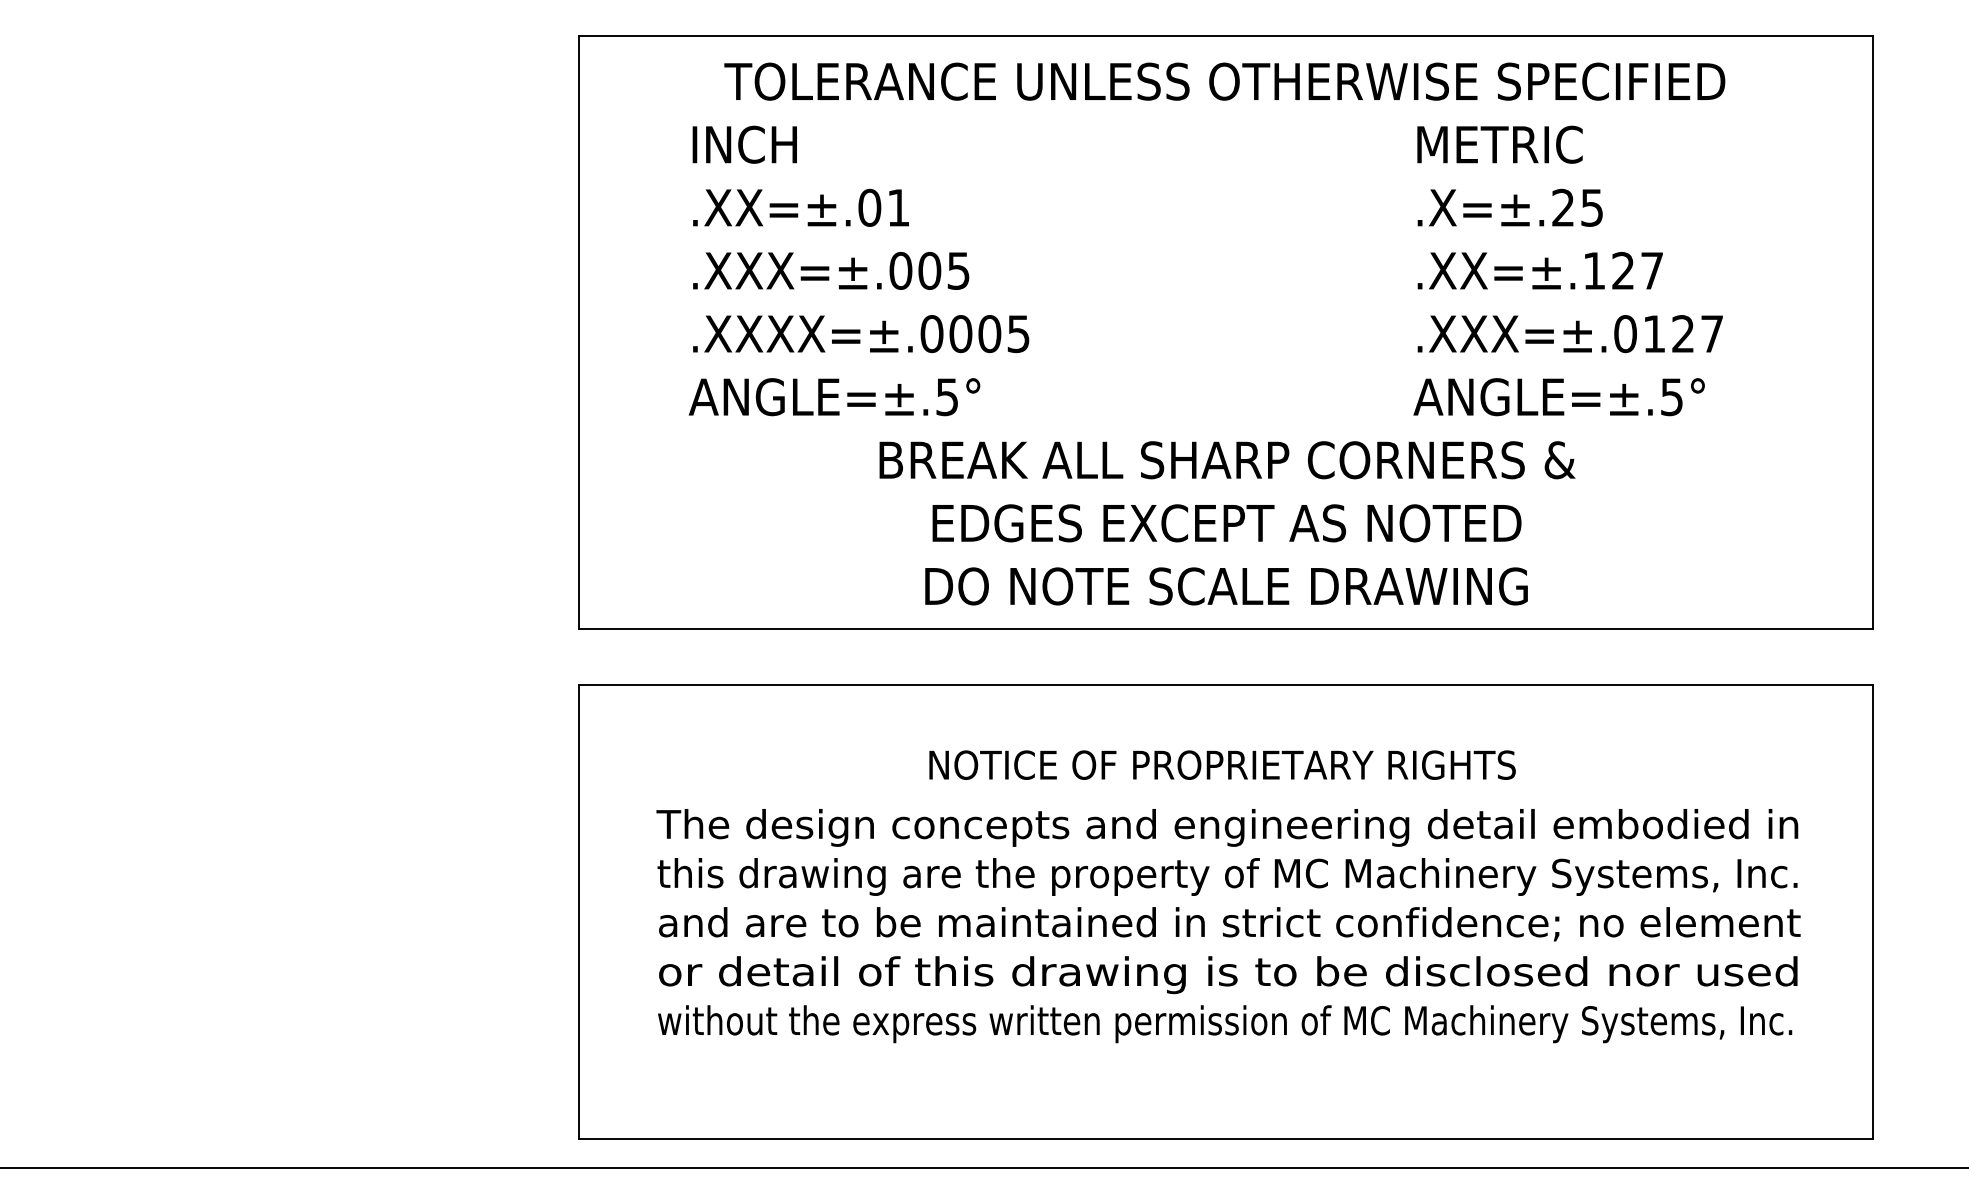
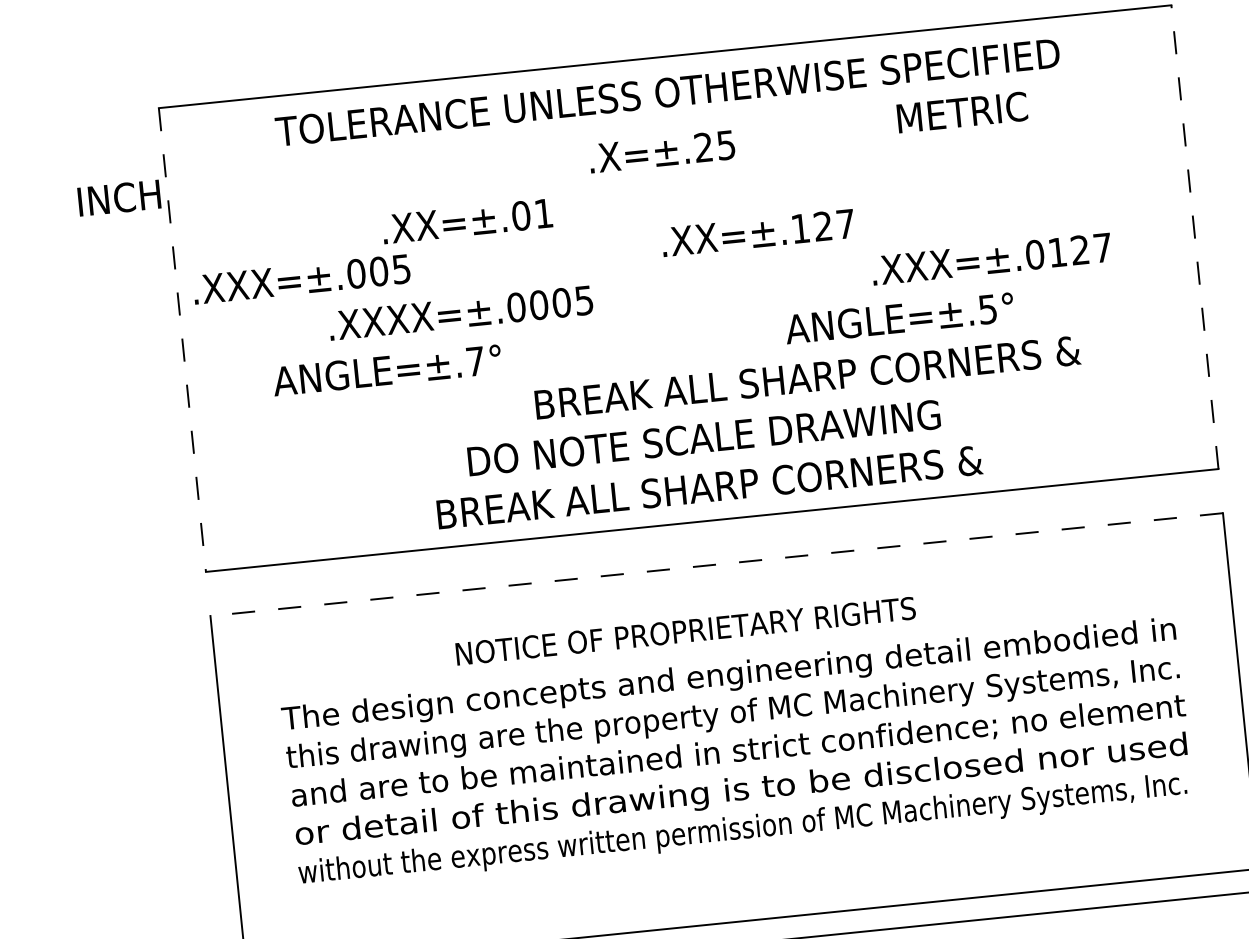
text: (744, 144) -> (119, 197), moved
text: (1499, 144) -> (962, 112), moved
text: (800, 207) -> (466, 221), moved
text: (1509, 207) -> (661, 151), moved
text: (831, 270) -> (302, 279), moved
text: (1539, 270) -> (757, 232), moved
line: (1873, 331) -> (1195, 236), solid -> dashed
line: (579, 332) -> (182, 340), solid -> dashed
text: (861, 334) -> (461, 313), moved
text: (1569, 334) -> (991, 259), moved
text: (946, 397) -> (474, 361), ANGLE=±.5° -> ANGLE=±.7°
text: (1558, 397) -> (899, 318), moved
text: (1227, 460) -> (807, 377), moved
text: (1226, 523) -> (704, 438), EDGES EXCEPT AS NOTED -> DO NOTE SCALE DRAWING
text: (1227, 586) -> (709, 487), DO NOTE SCALE DRAWING -> BREAK ALL SHARP CORNERS &
line: (1226, 684) -> (716, 564), solid -> dashed
text: (1222, 764) -> (685, 630), moved

